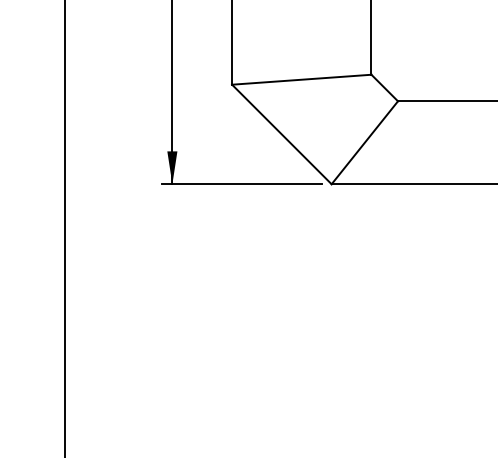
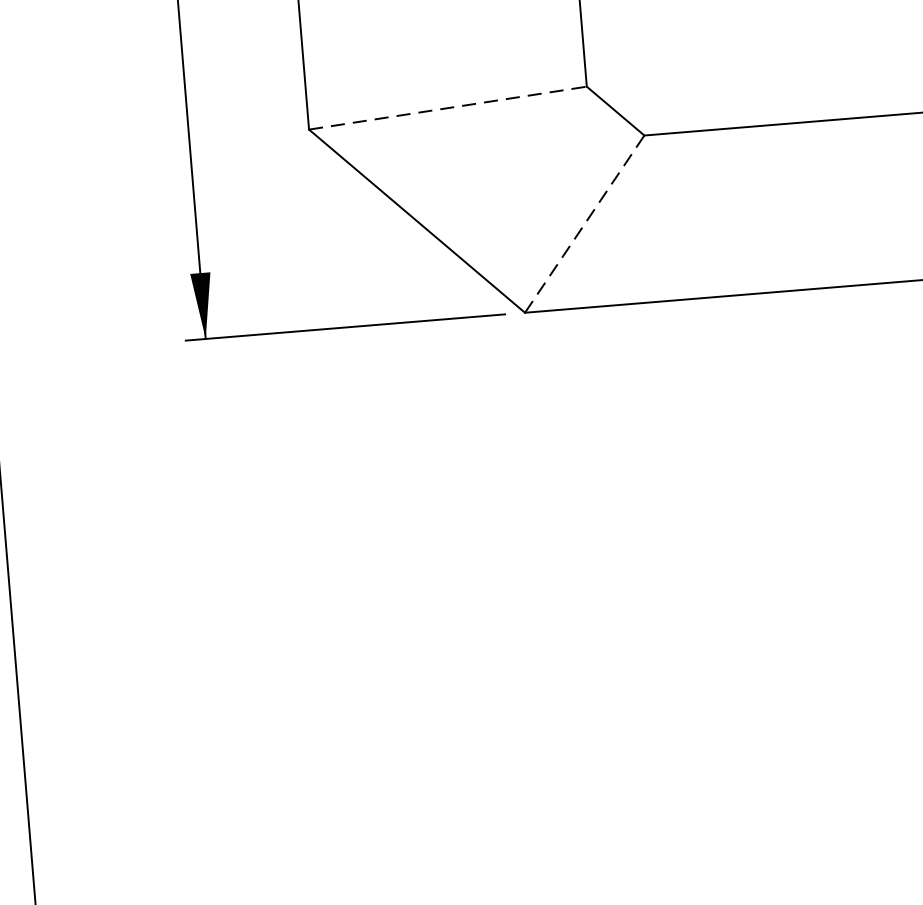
line: (301, 79) -> (447, 107), solid -> dashed
line: (365, 142) -> (586, 223), solid -> dashed

